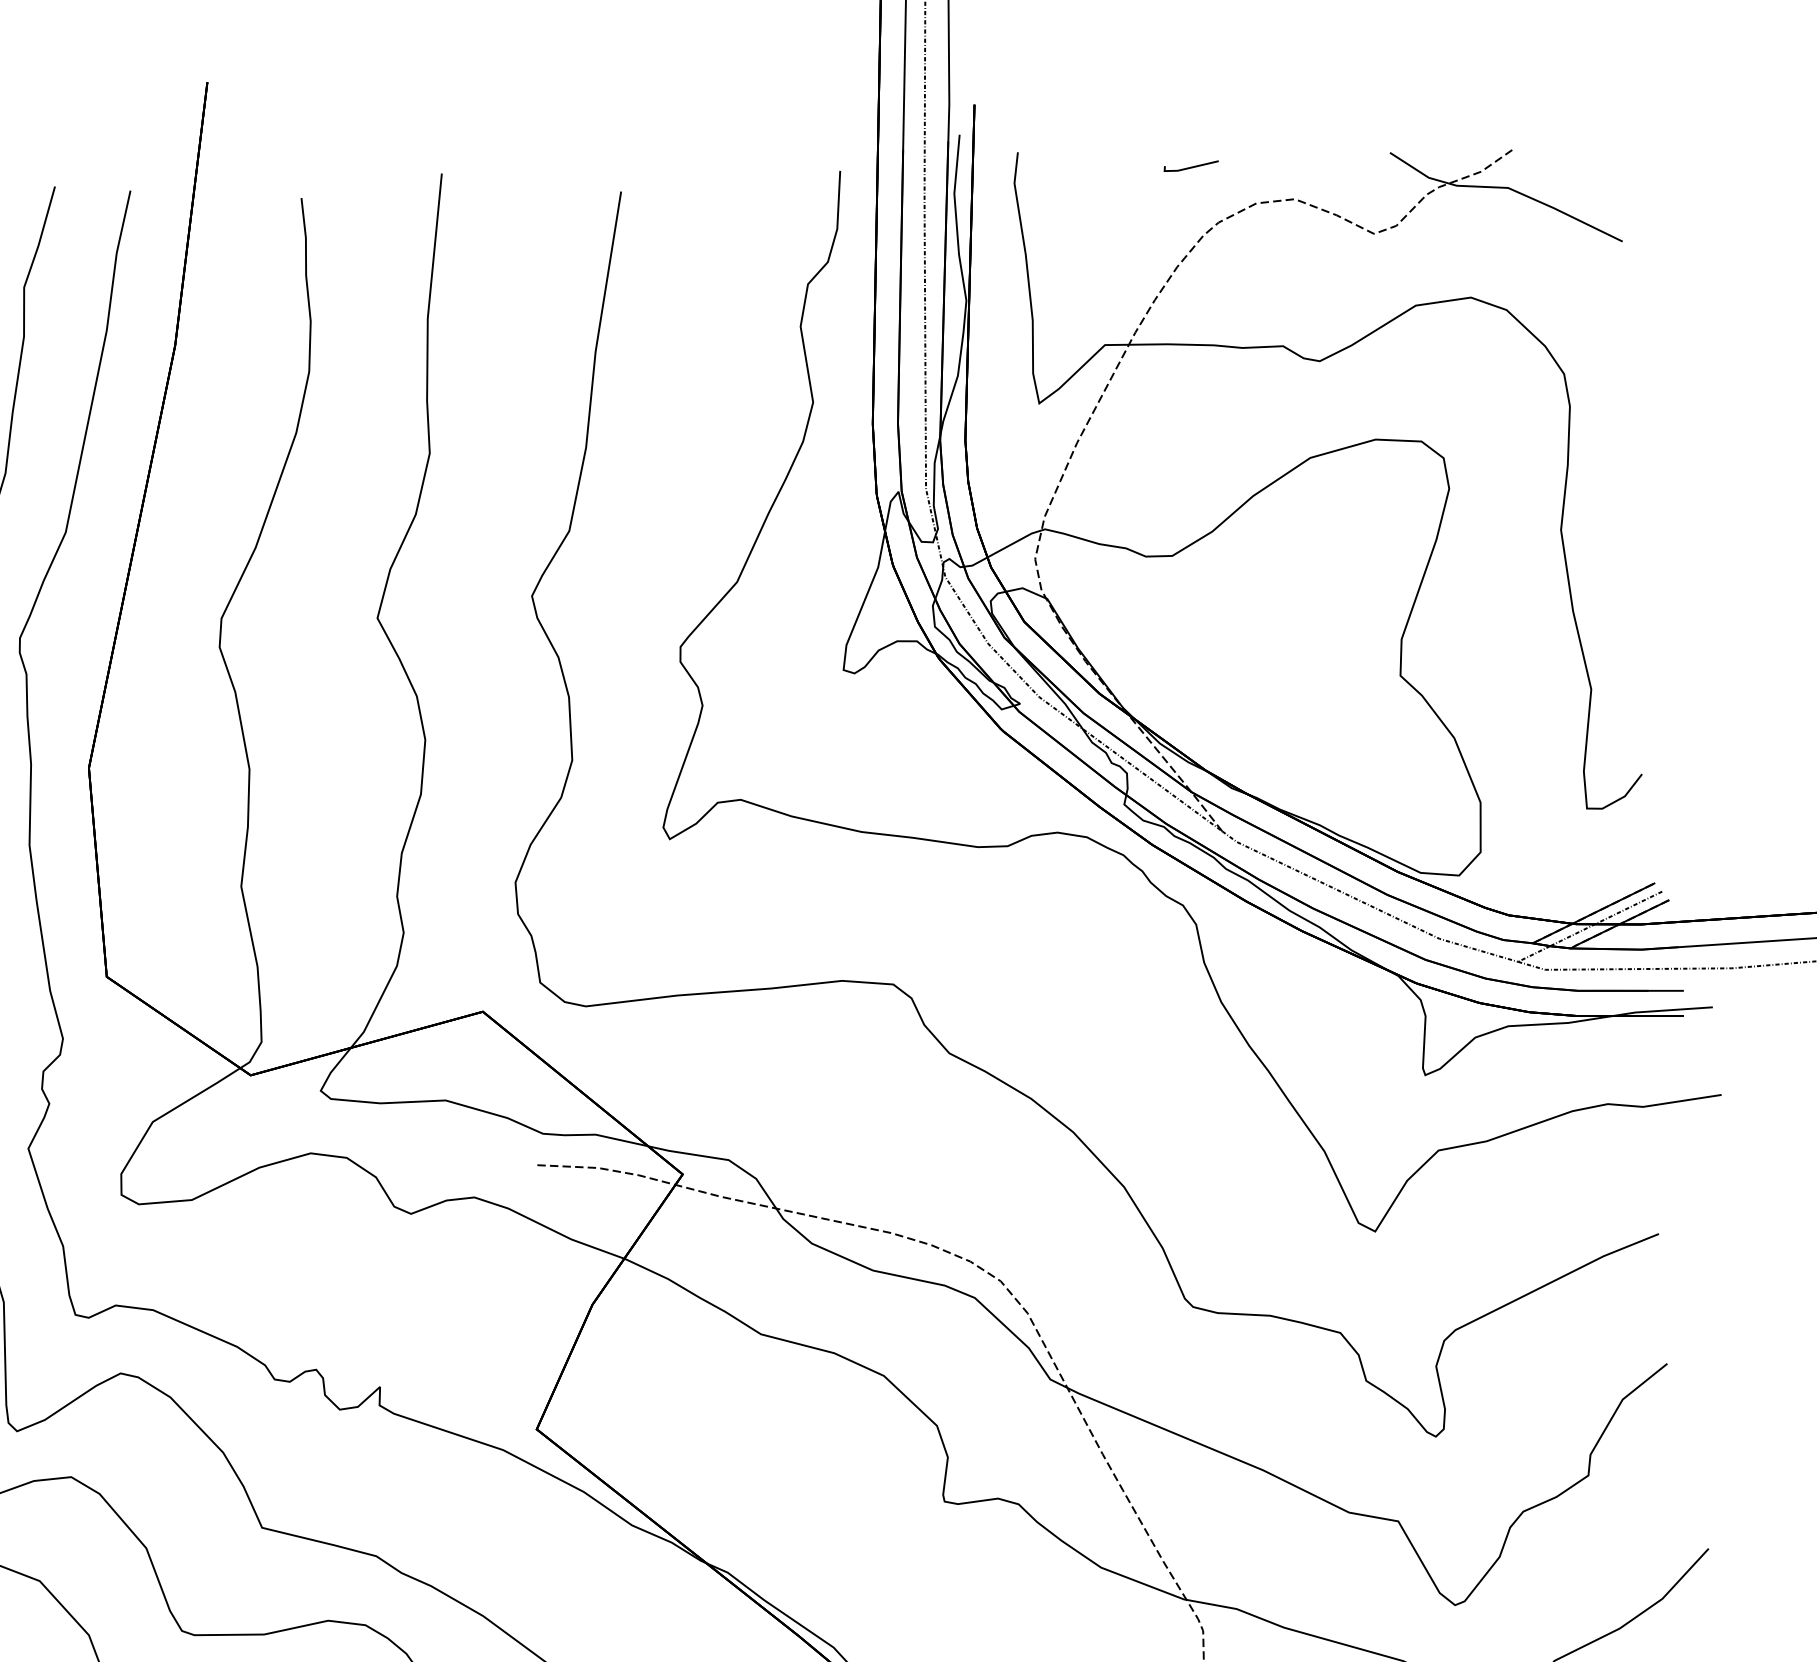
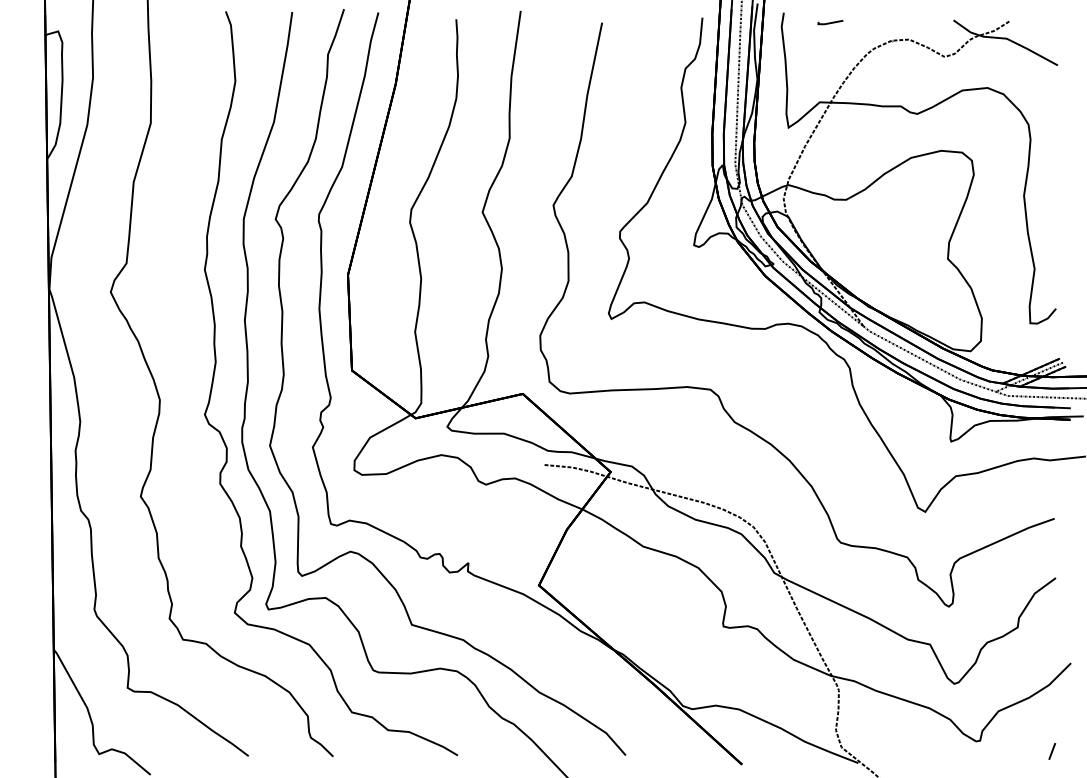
line: (1190, 166) -> (830, 22), moved

